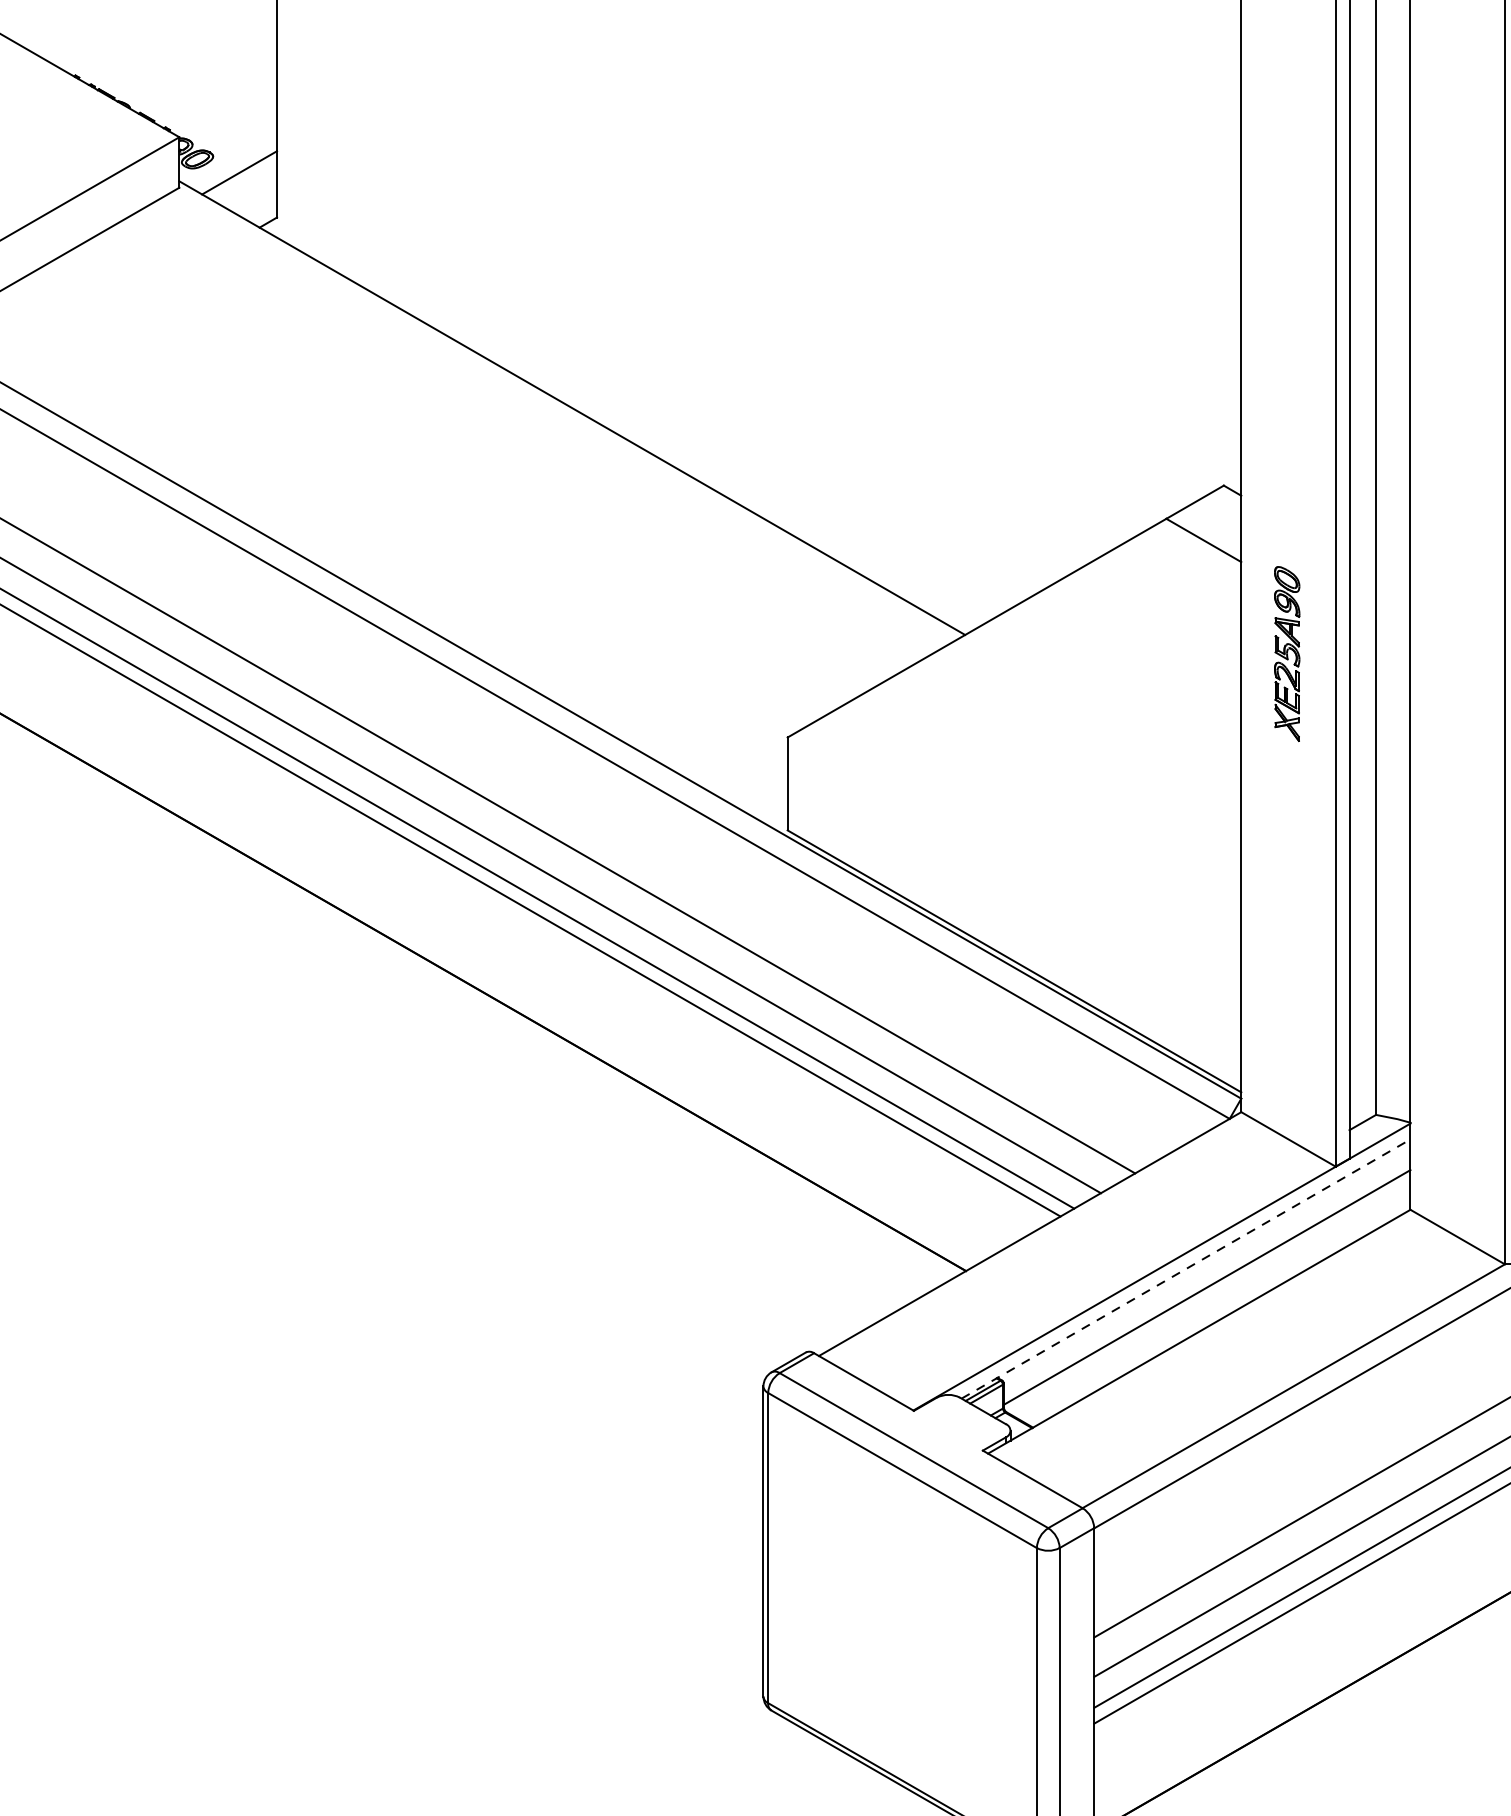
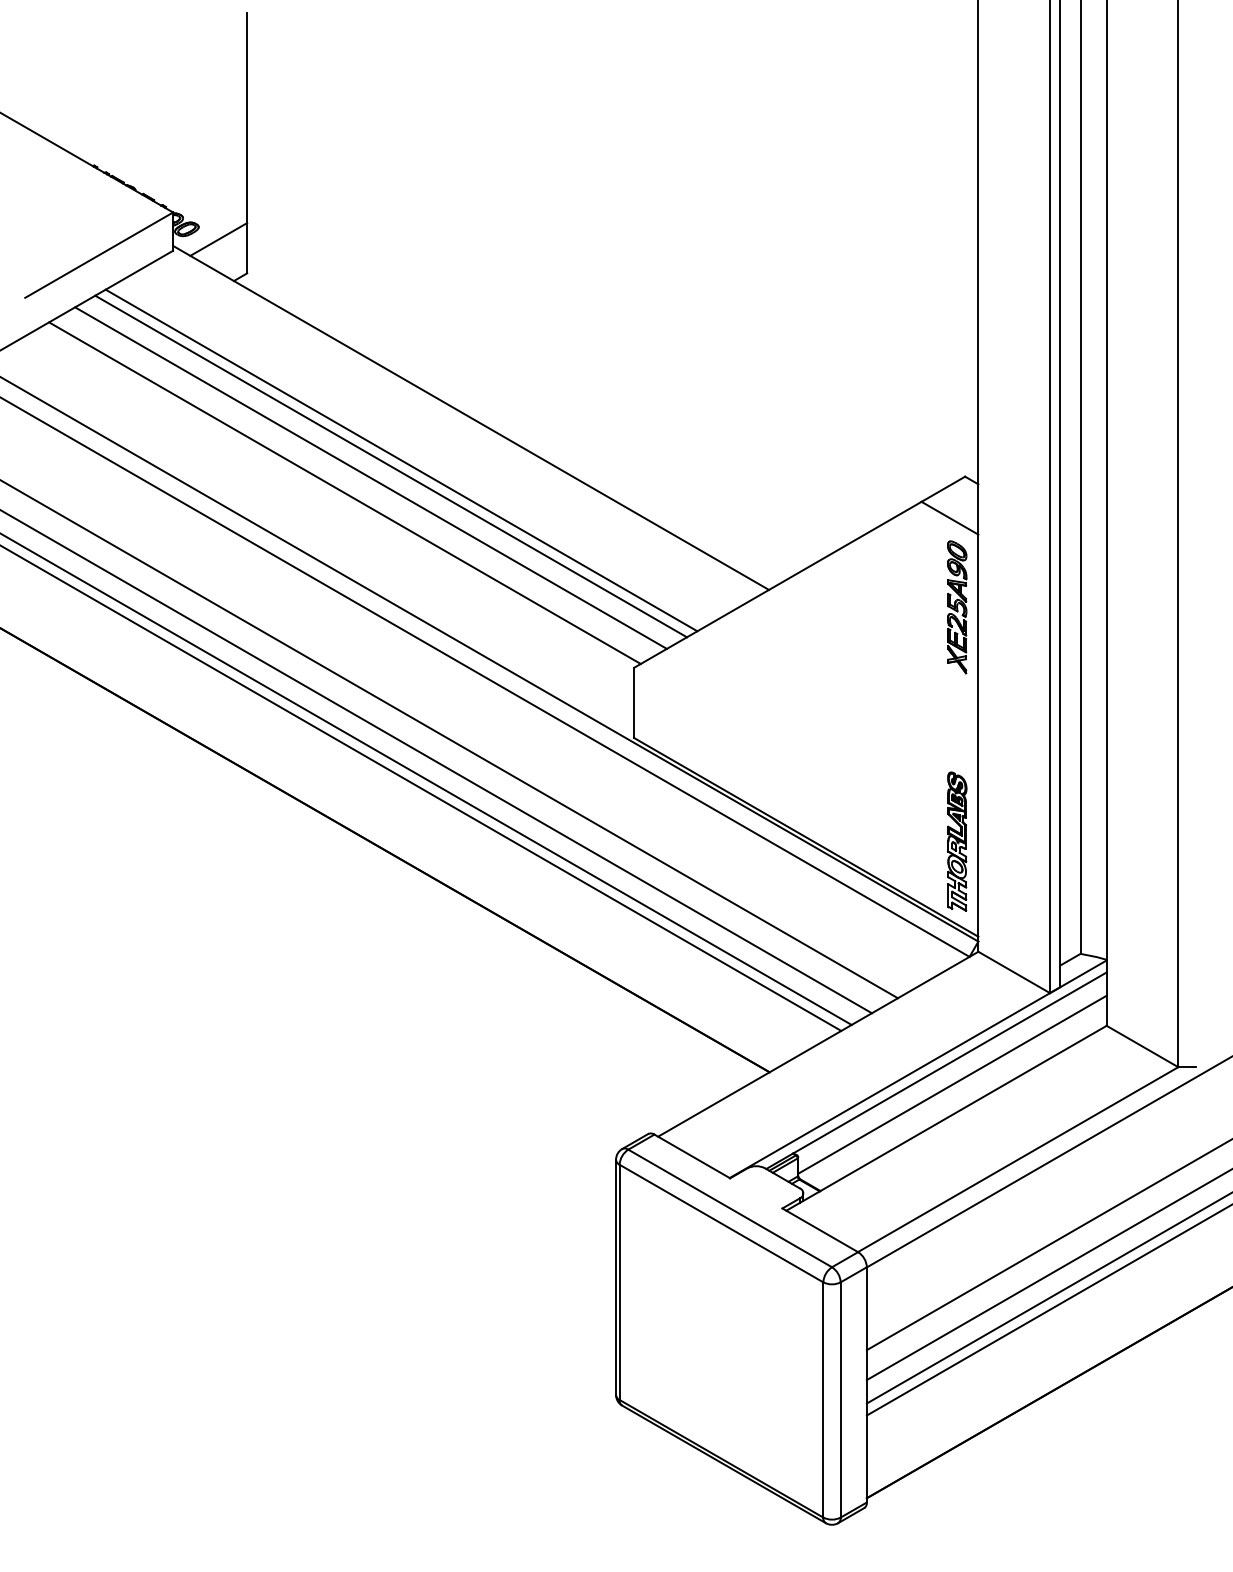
line: (480, 464) -> (401, 460), added
line: (467, 472) -> (391, 466), added
line: (439, 486) -> (370, 477), added
line: (405, 506) -> (344, 492), added
part: (1287, 654) -> (957, 607), moved
part: (1213, 966) -> (957, 841), added
line: (1186, 1268) -> (936, 1070), dashed -> solid

